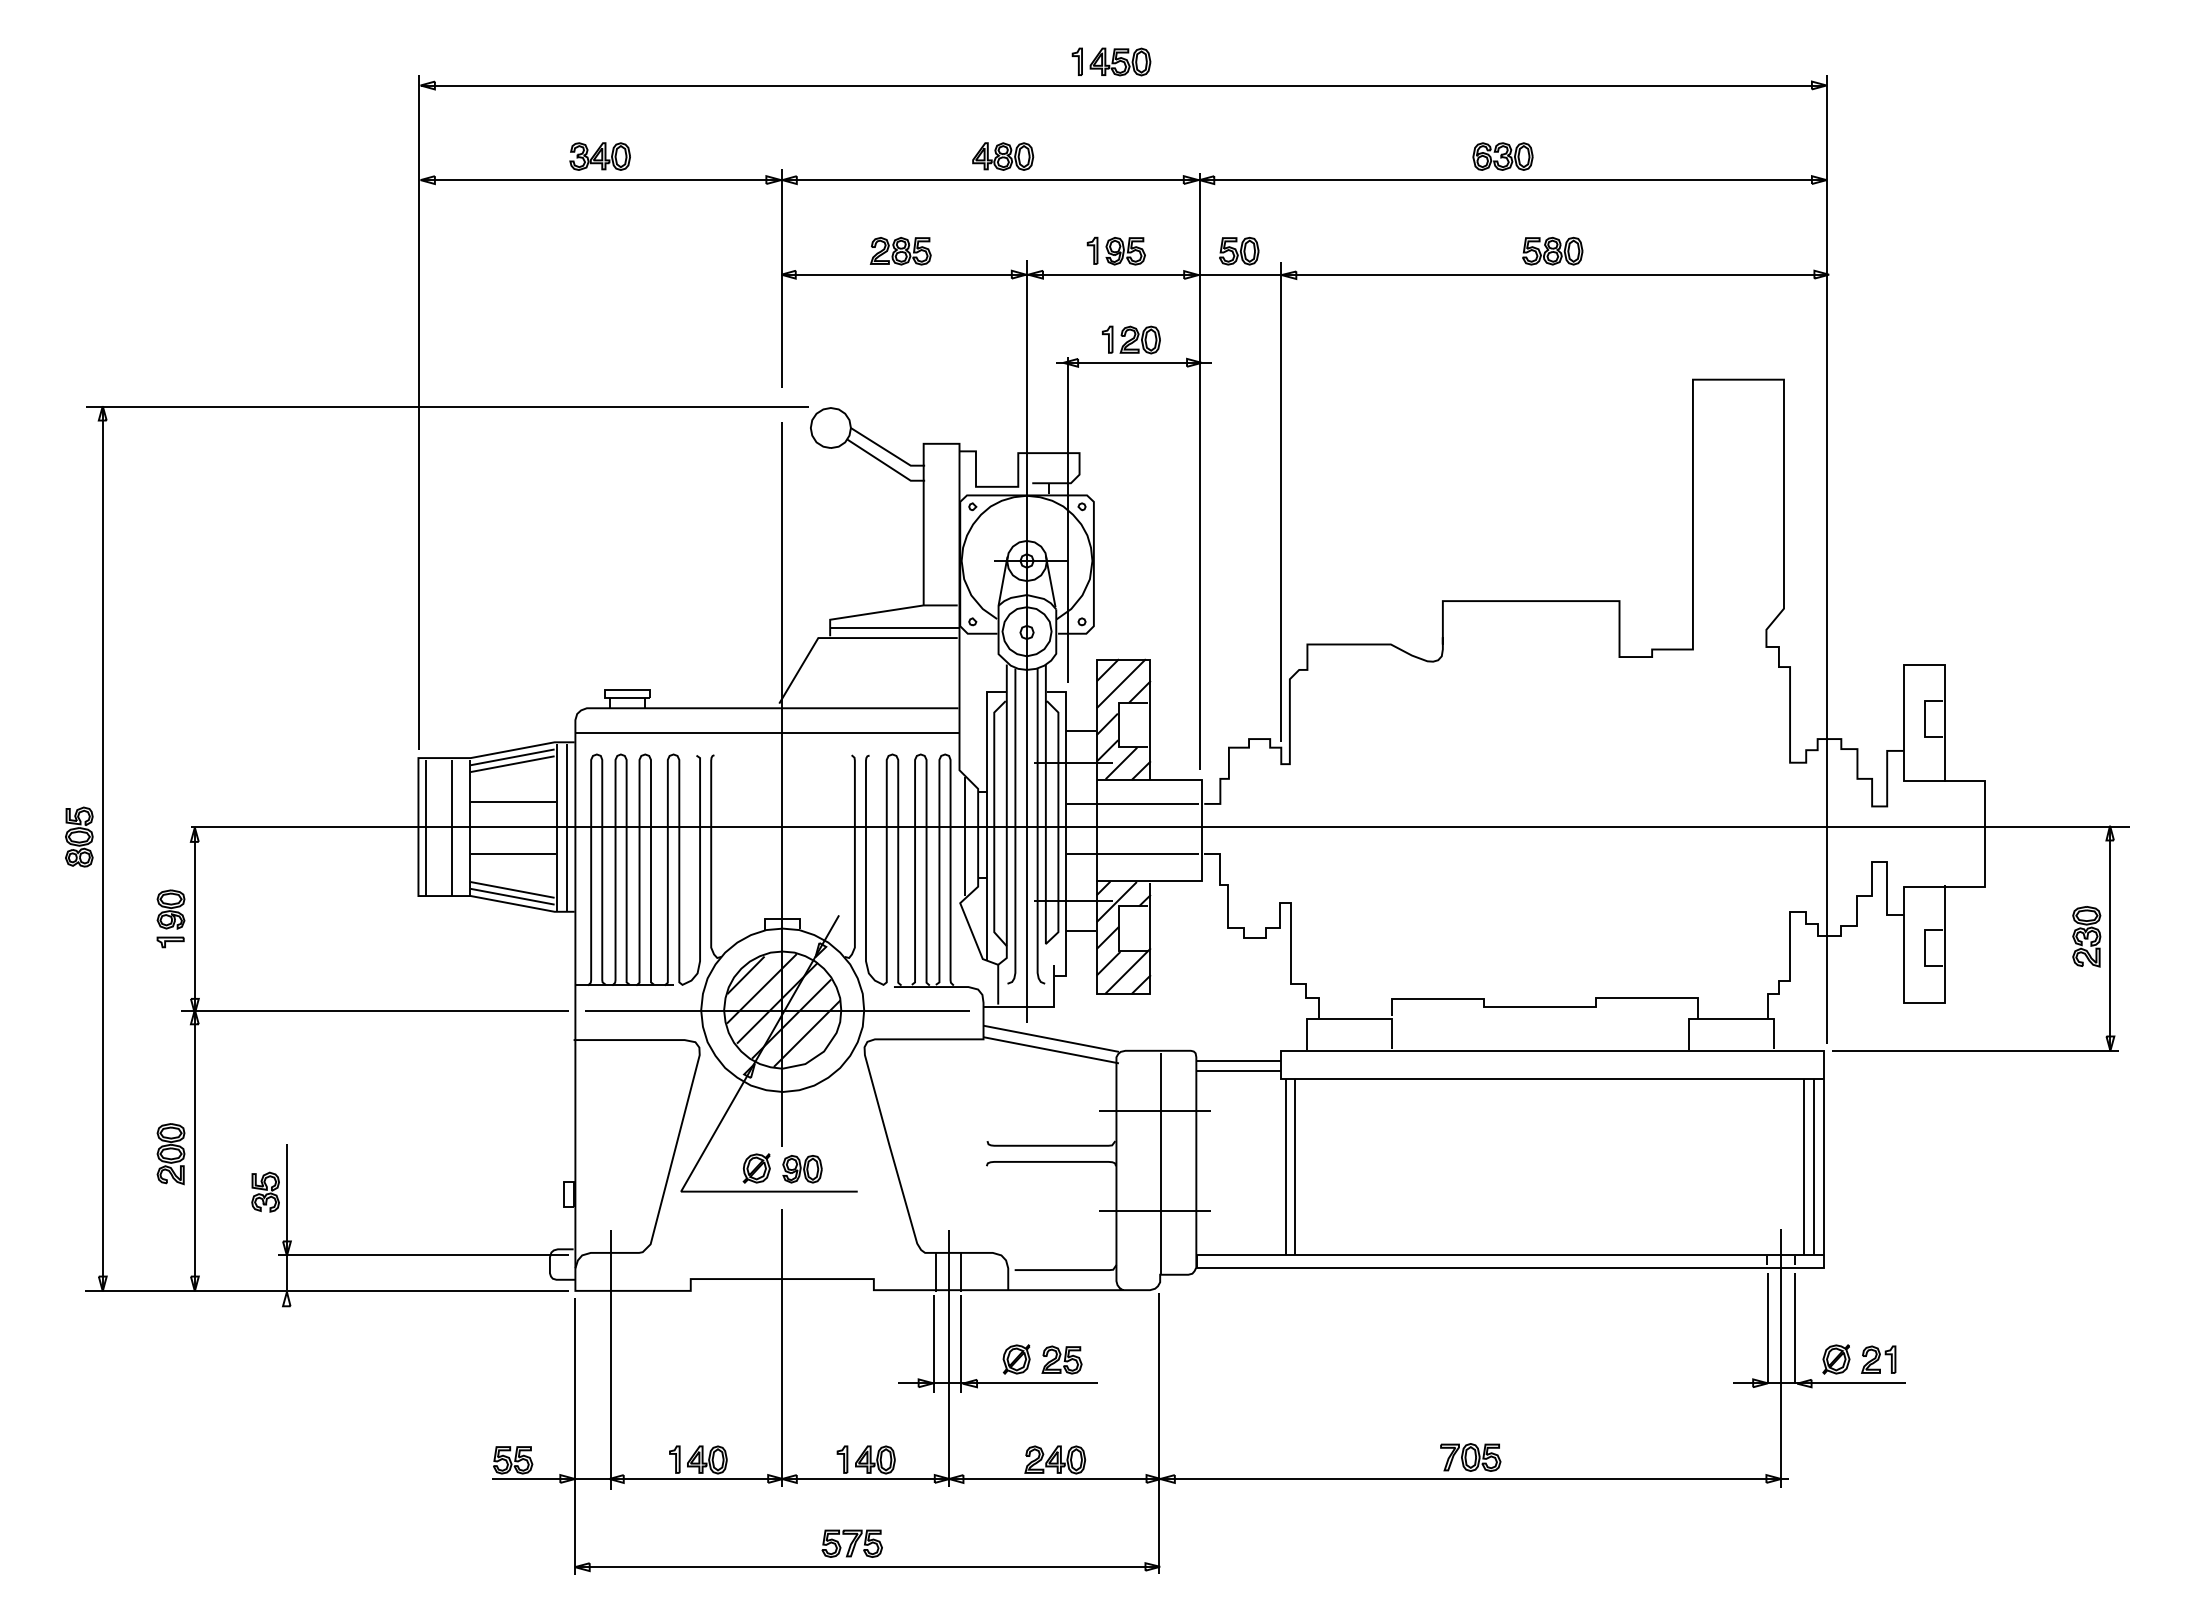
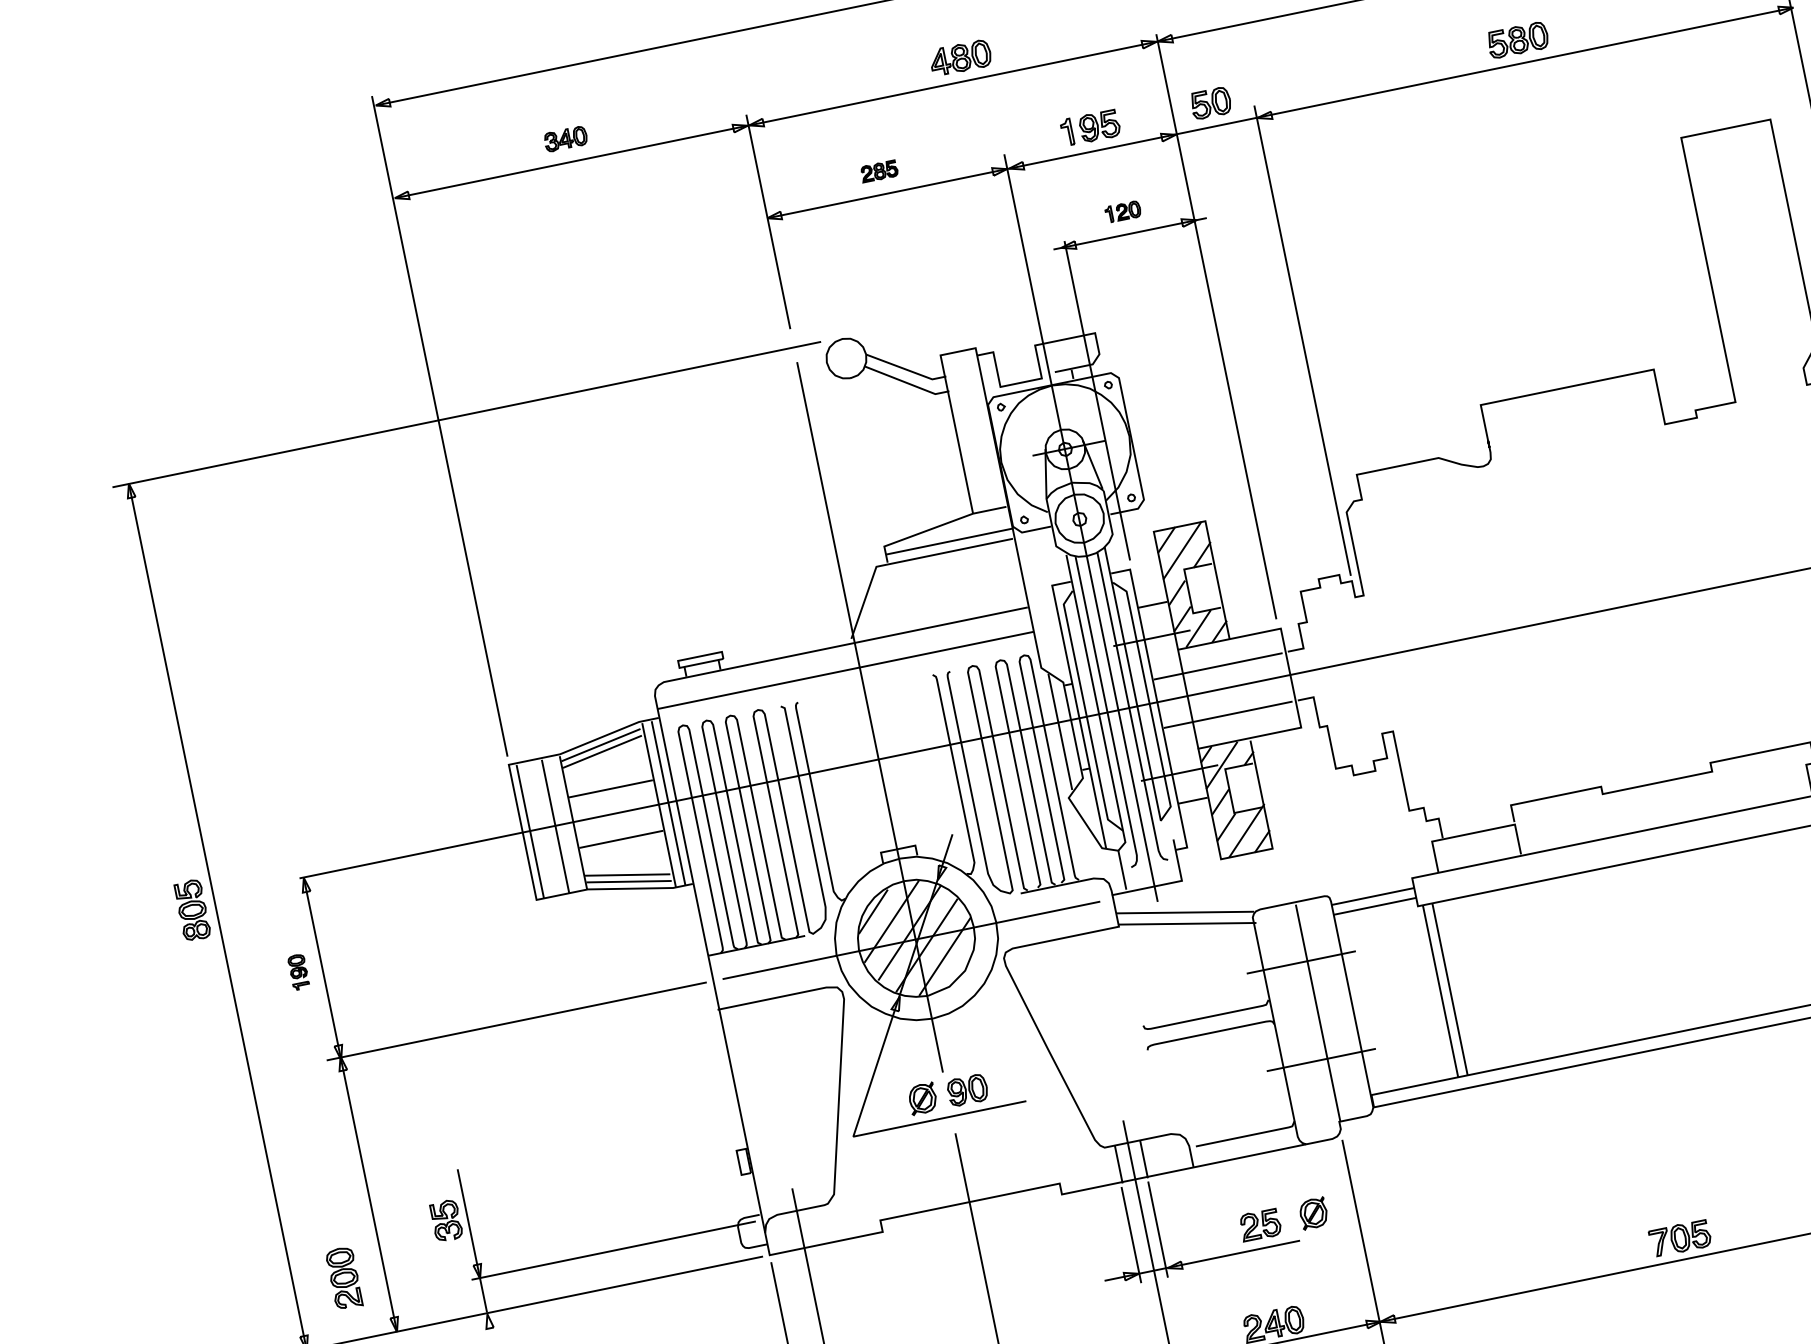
part: (599, 156) -> (565, 139), size x0.7
part: (900, 251) -> (879, 171), size x0.6
part: (1131, 339) -> (1123, 211), size x0.6
part: (170, 918) -> (298, 971), size x0.6
part: (170, 1154) -> (343, 1278), moved
part: (1016, 1359) -> (1313, 1213), moved

